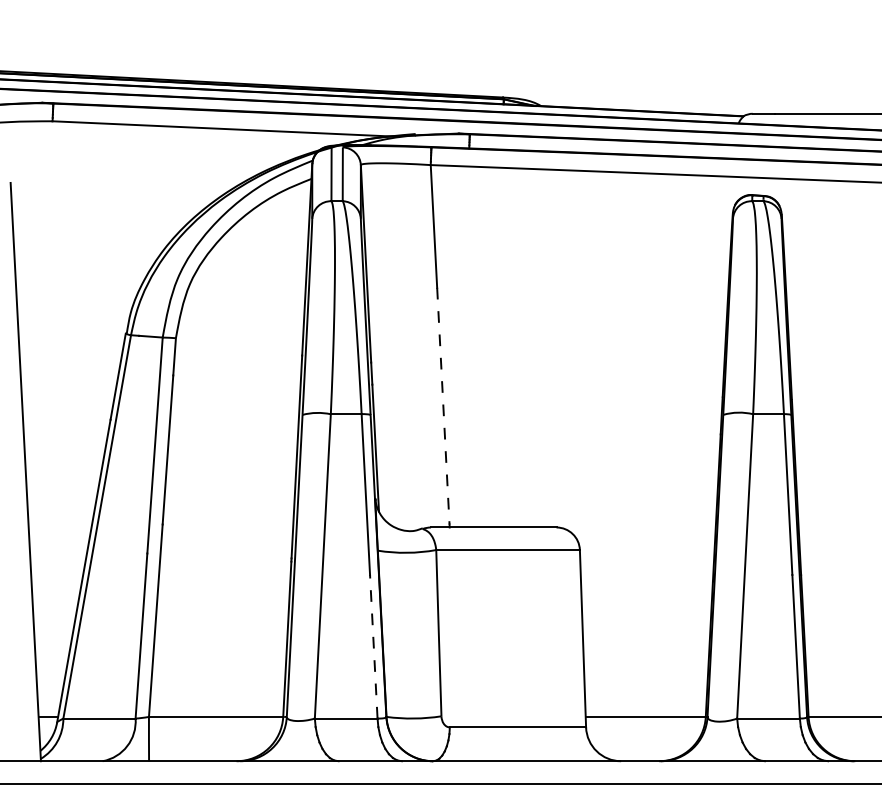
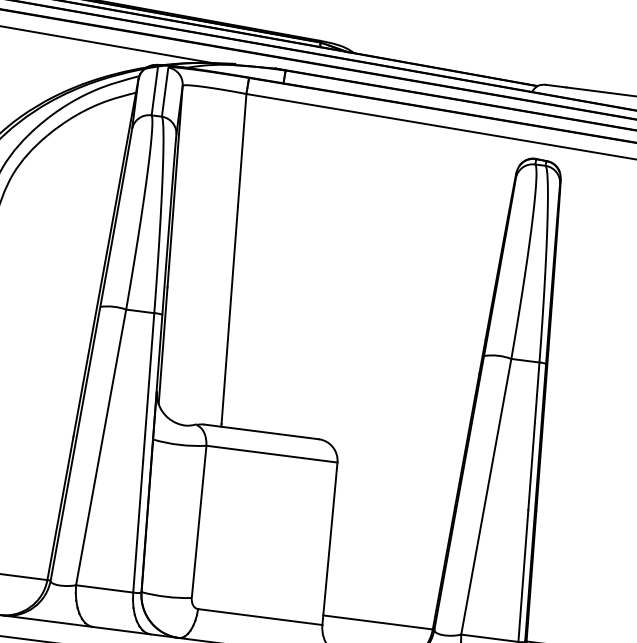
line: (443, 406) -> (229, 315), dashed -> solid
line: (373, 646) -> (137, 526), dashed -> solid

